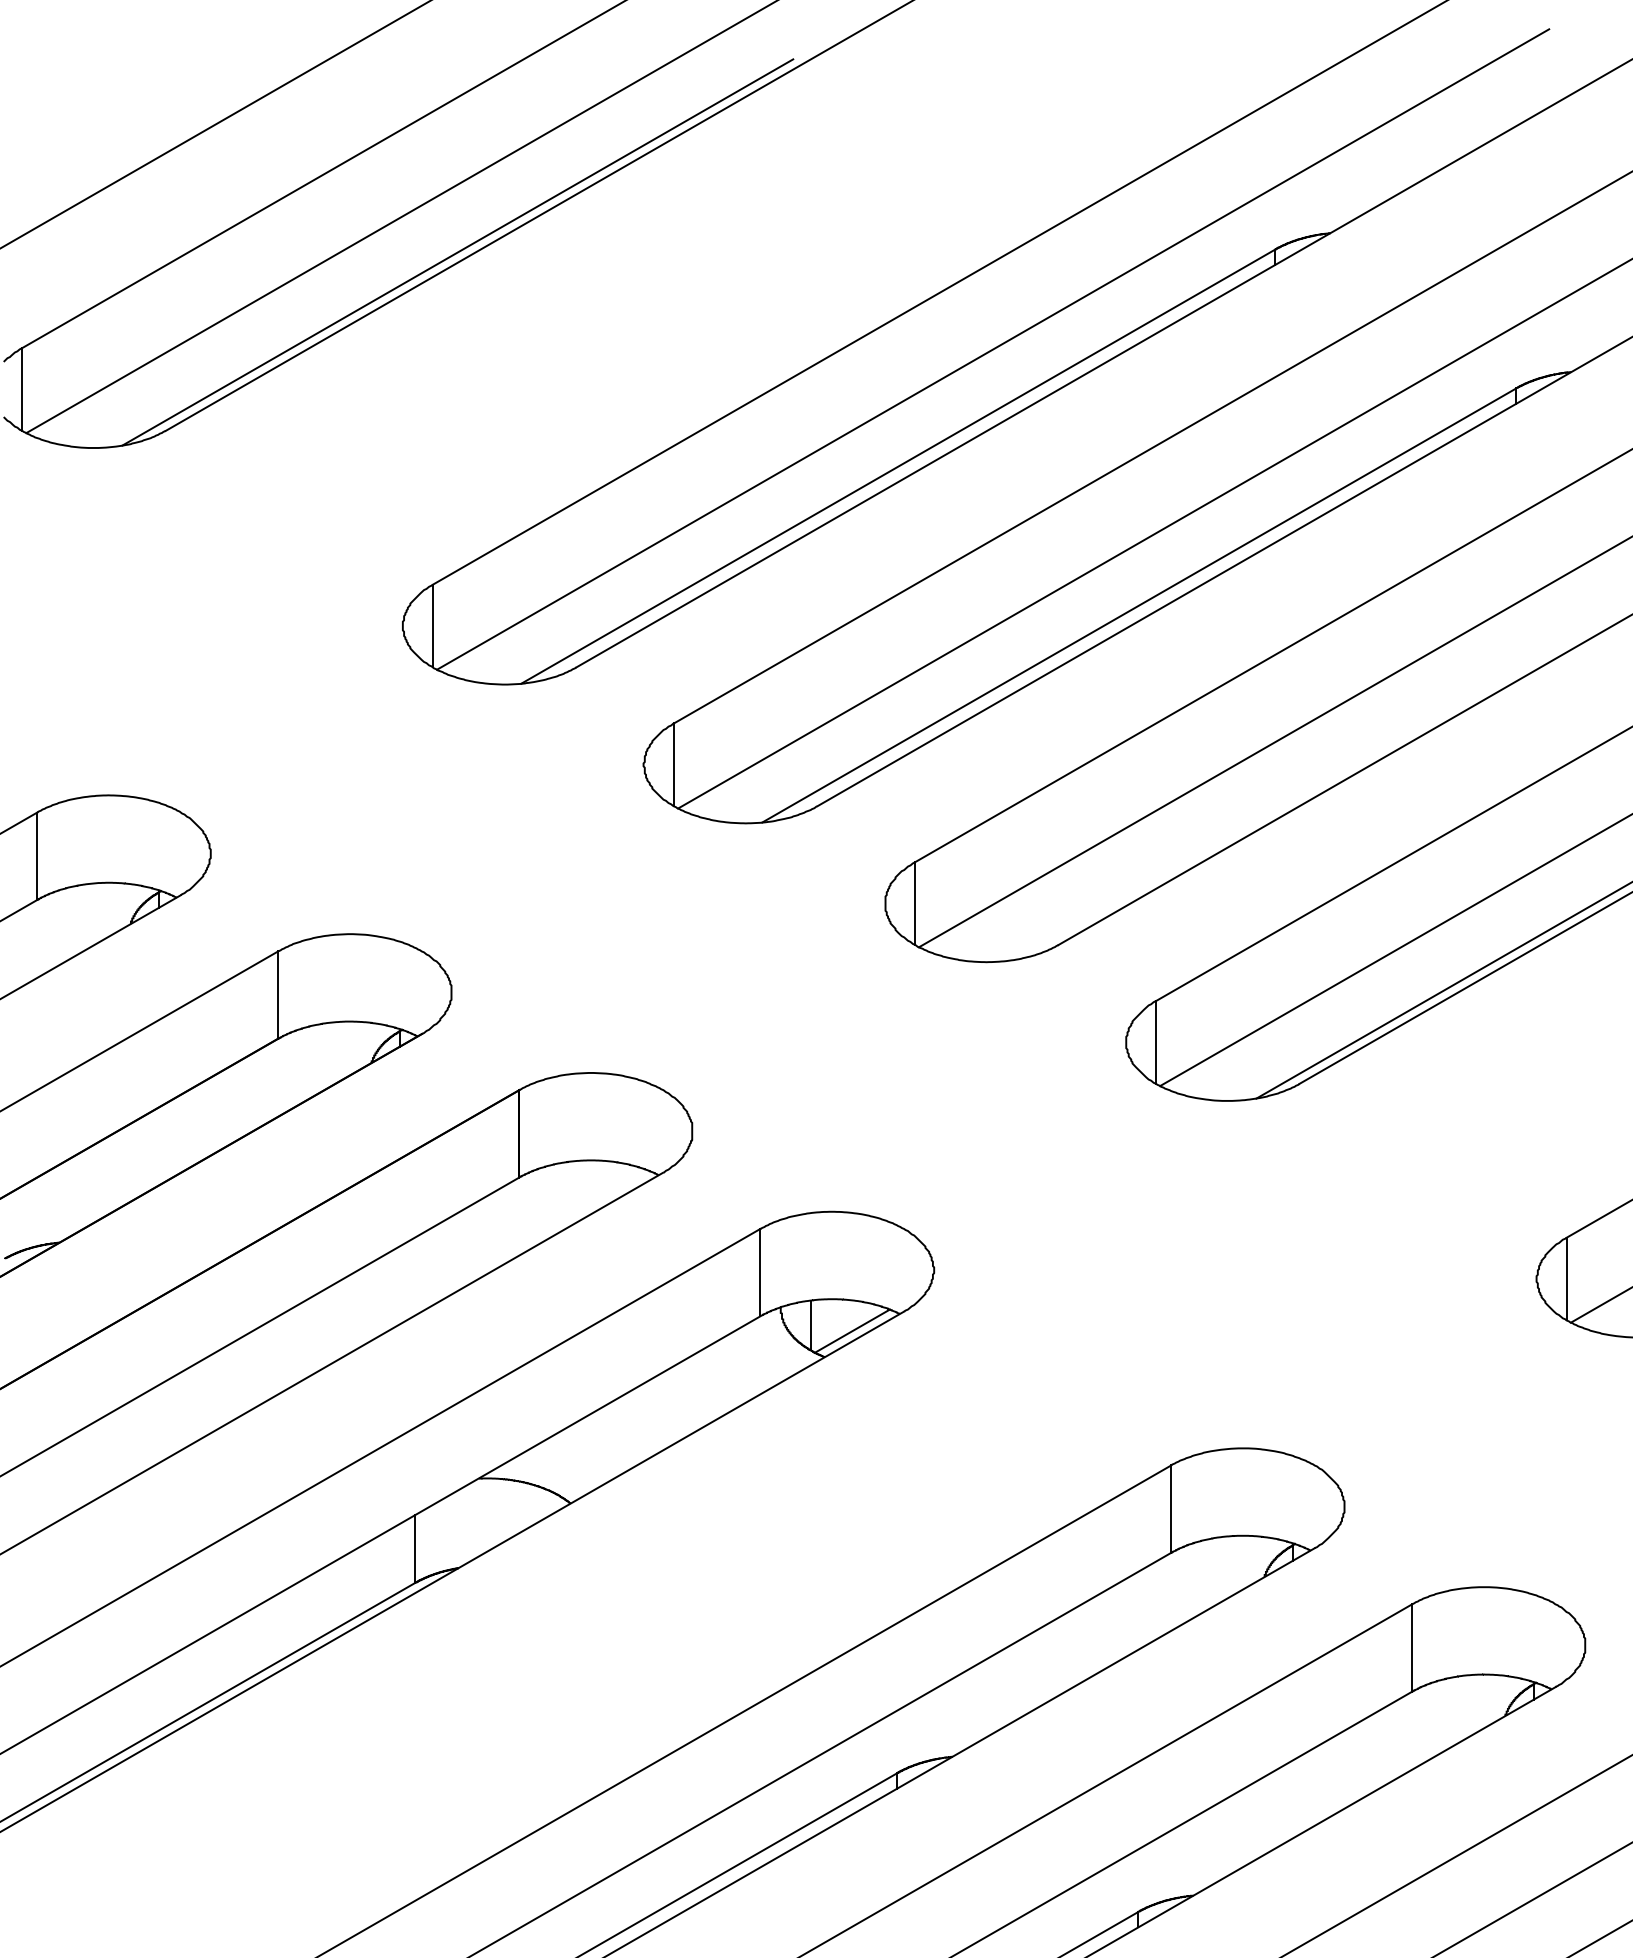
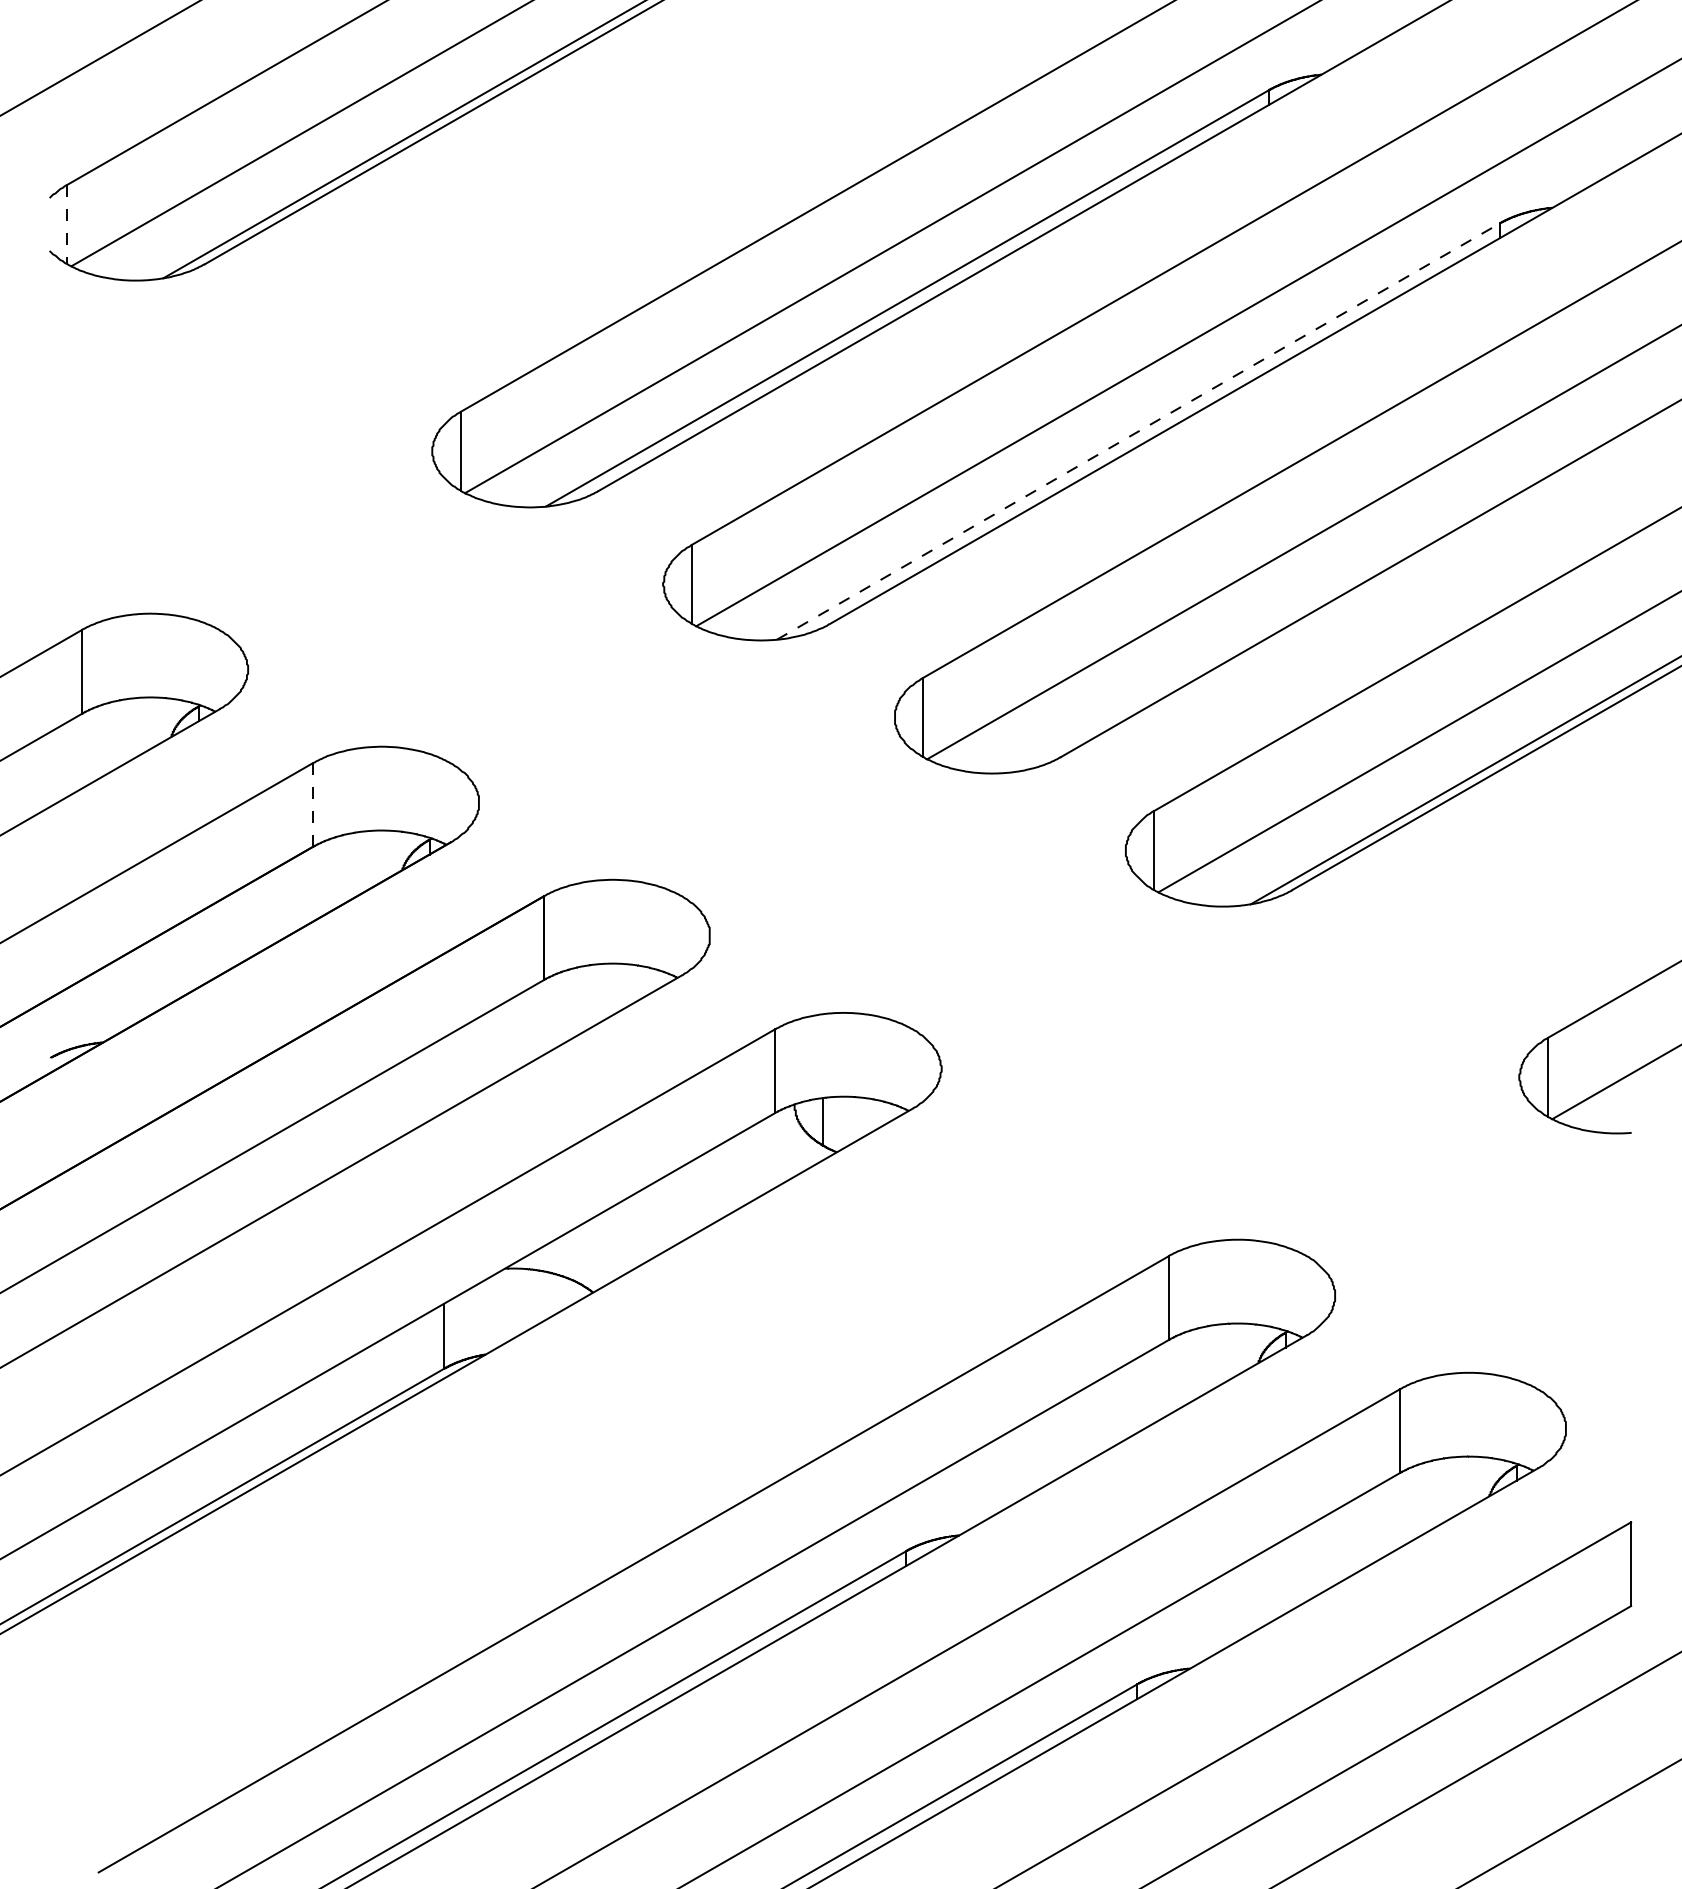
line: (22, 389) -> (67, 224), solid -> dashed
line: (1139, 605) -> (1138, 431), solid -> dashed
line: (277, 995) -> (312, 805), solid -> dashed
line: (852, 1331) -> (863, 1127), removed

